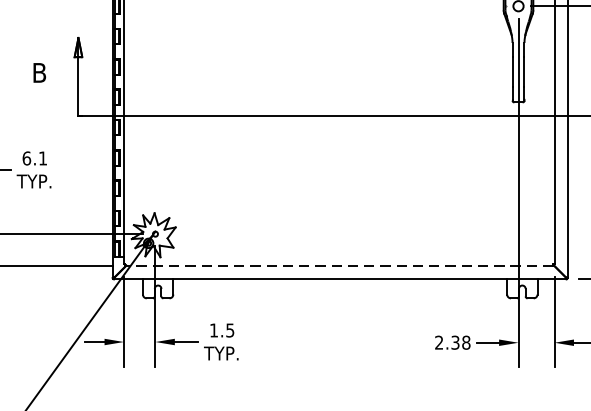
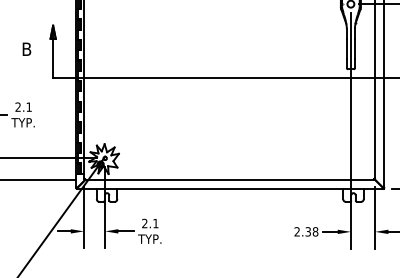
text: (27, 157) -> (18, 106), 6.1 -> 2.1
line: (339, 265) -> (229, 179), dashed -> solid
text: (222, 330) -> (150, 223), 1.5 -> 2.1

